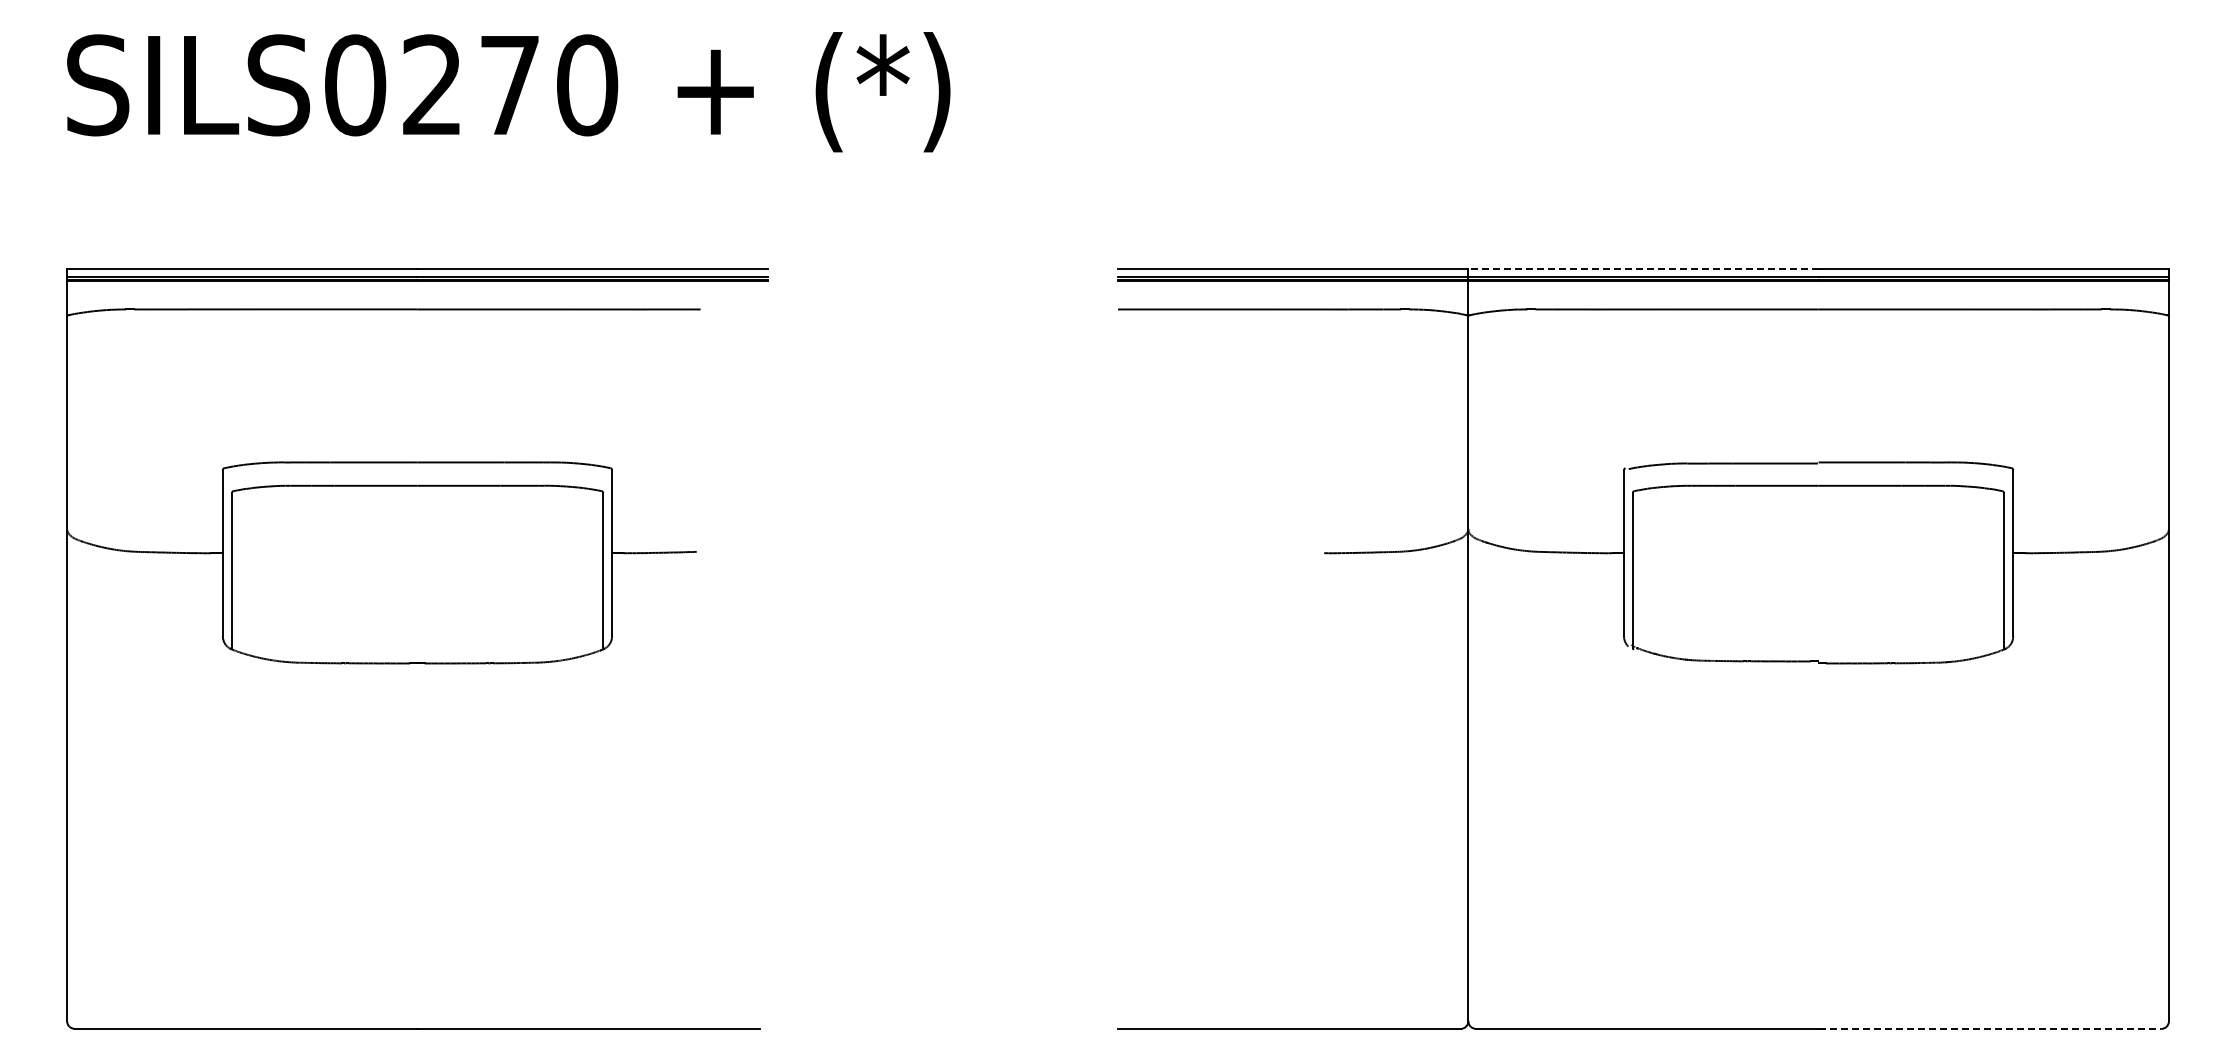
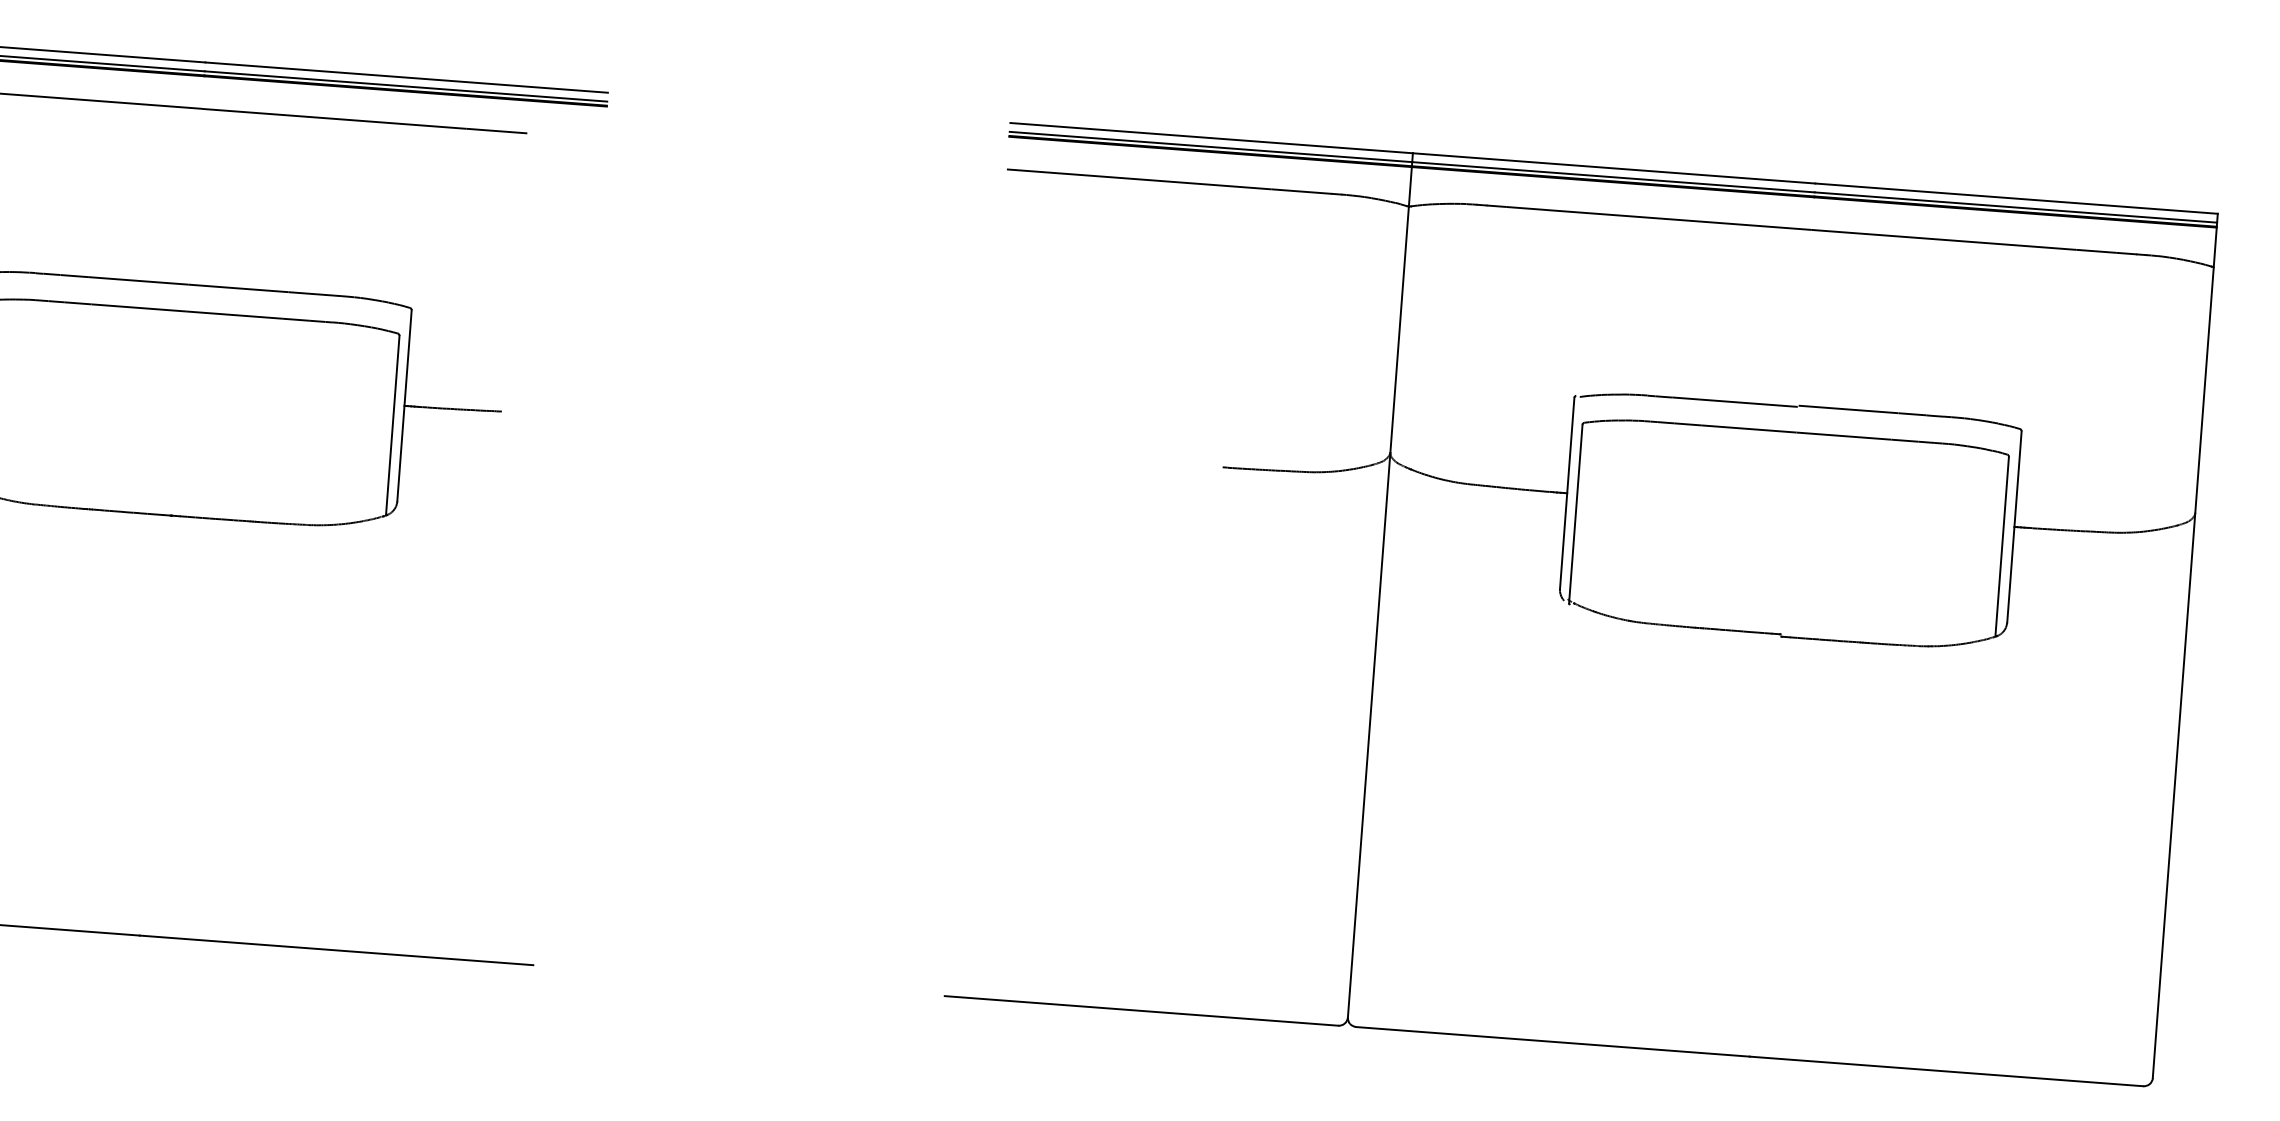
line: (1643, 269) -> (1614, 168), dashed -> solid
line: (1990, 1028) -> (1947, 1070), dashed -> solid

